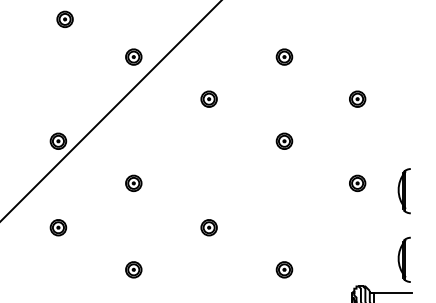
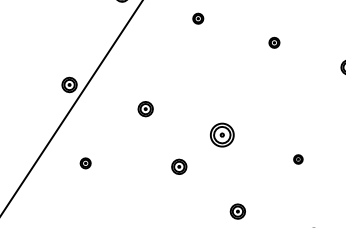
part: (208, 98) -> (197, 18), size x0.7
part: (284, 140) -> (274, 42), size x0.7
part: (58, 227) -> (85, 163), size x0.7
part: (208, 227) -> (221, 135), size x1.6
part: (133, 269) -> (178, 166), moved
part: (284, 269) -> (298, 159), size x0.6

